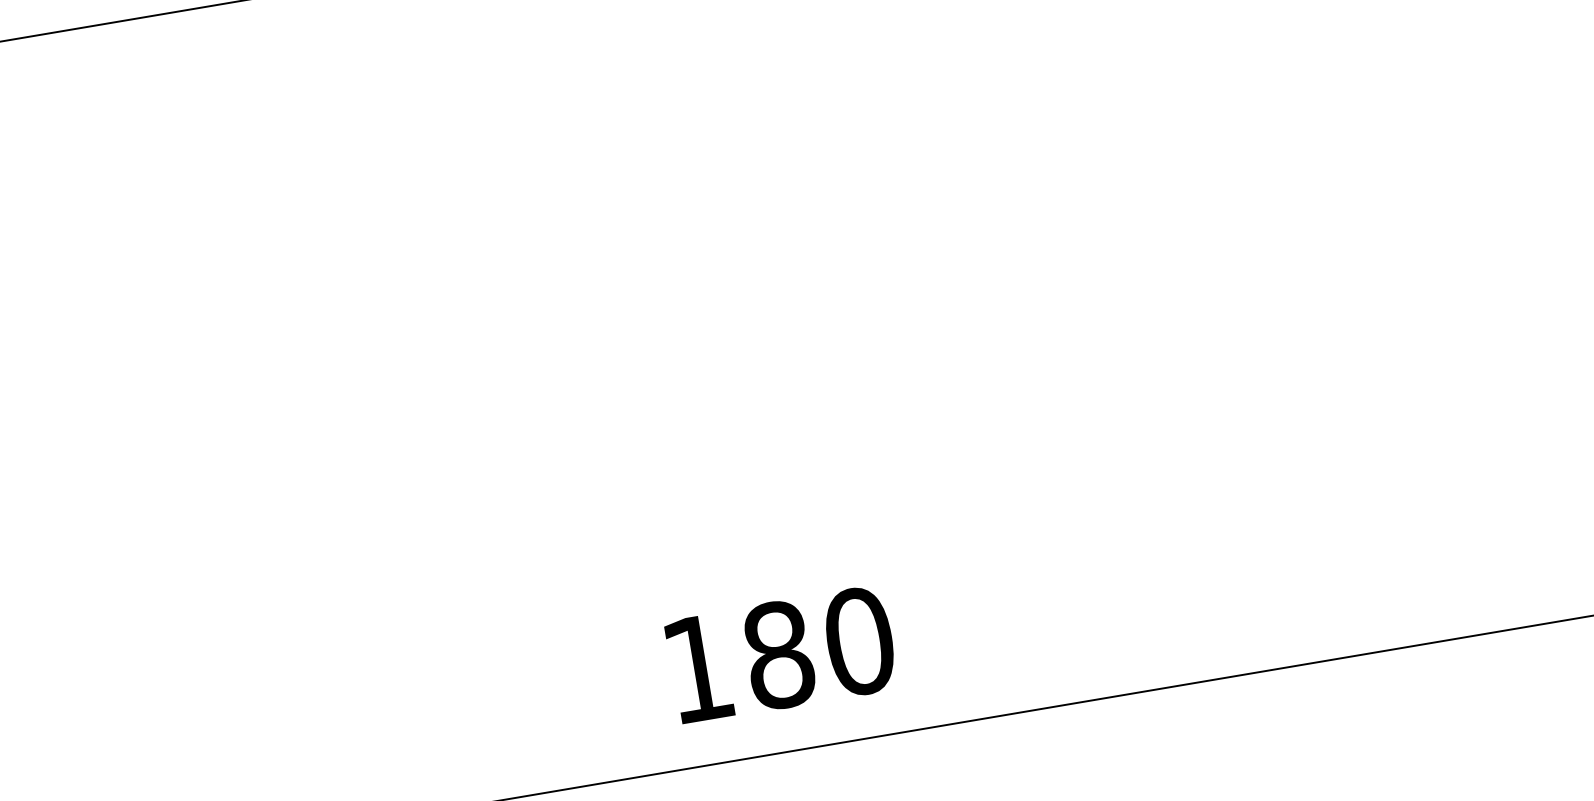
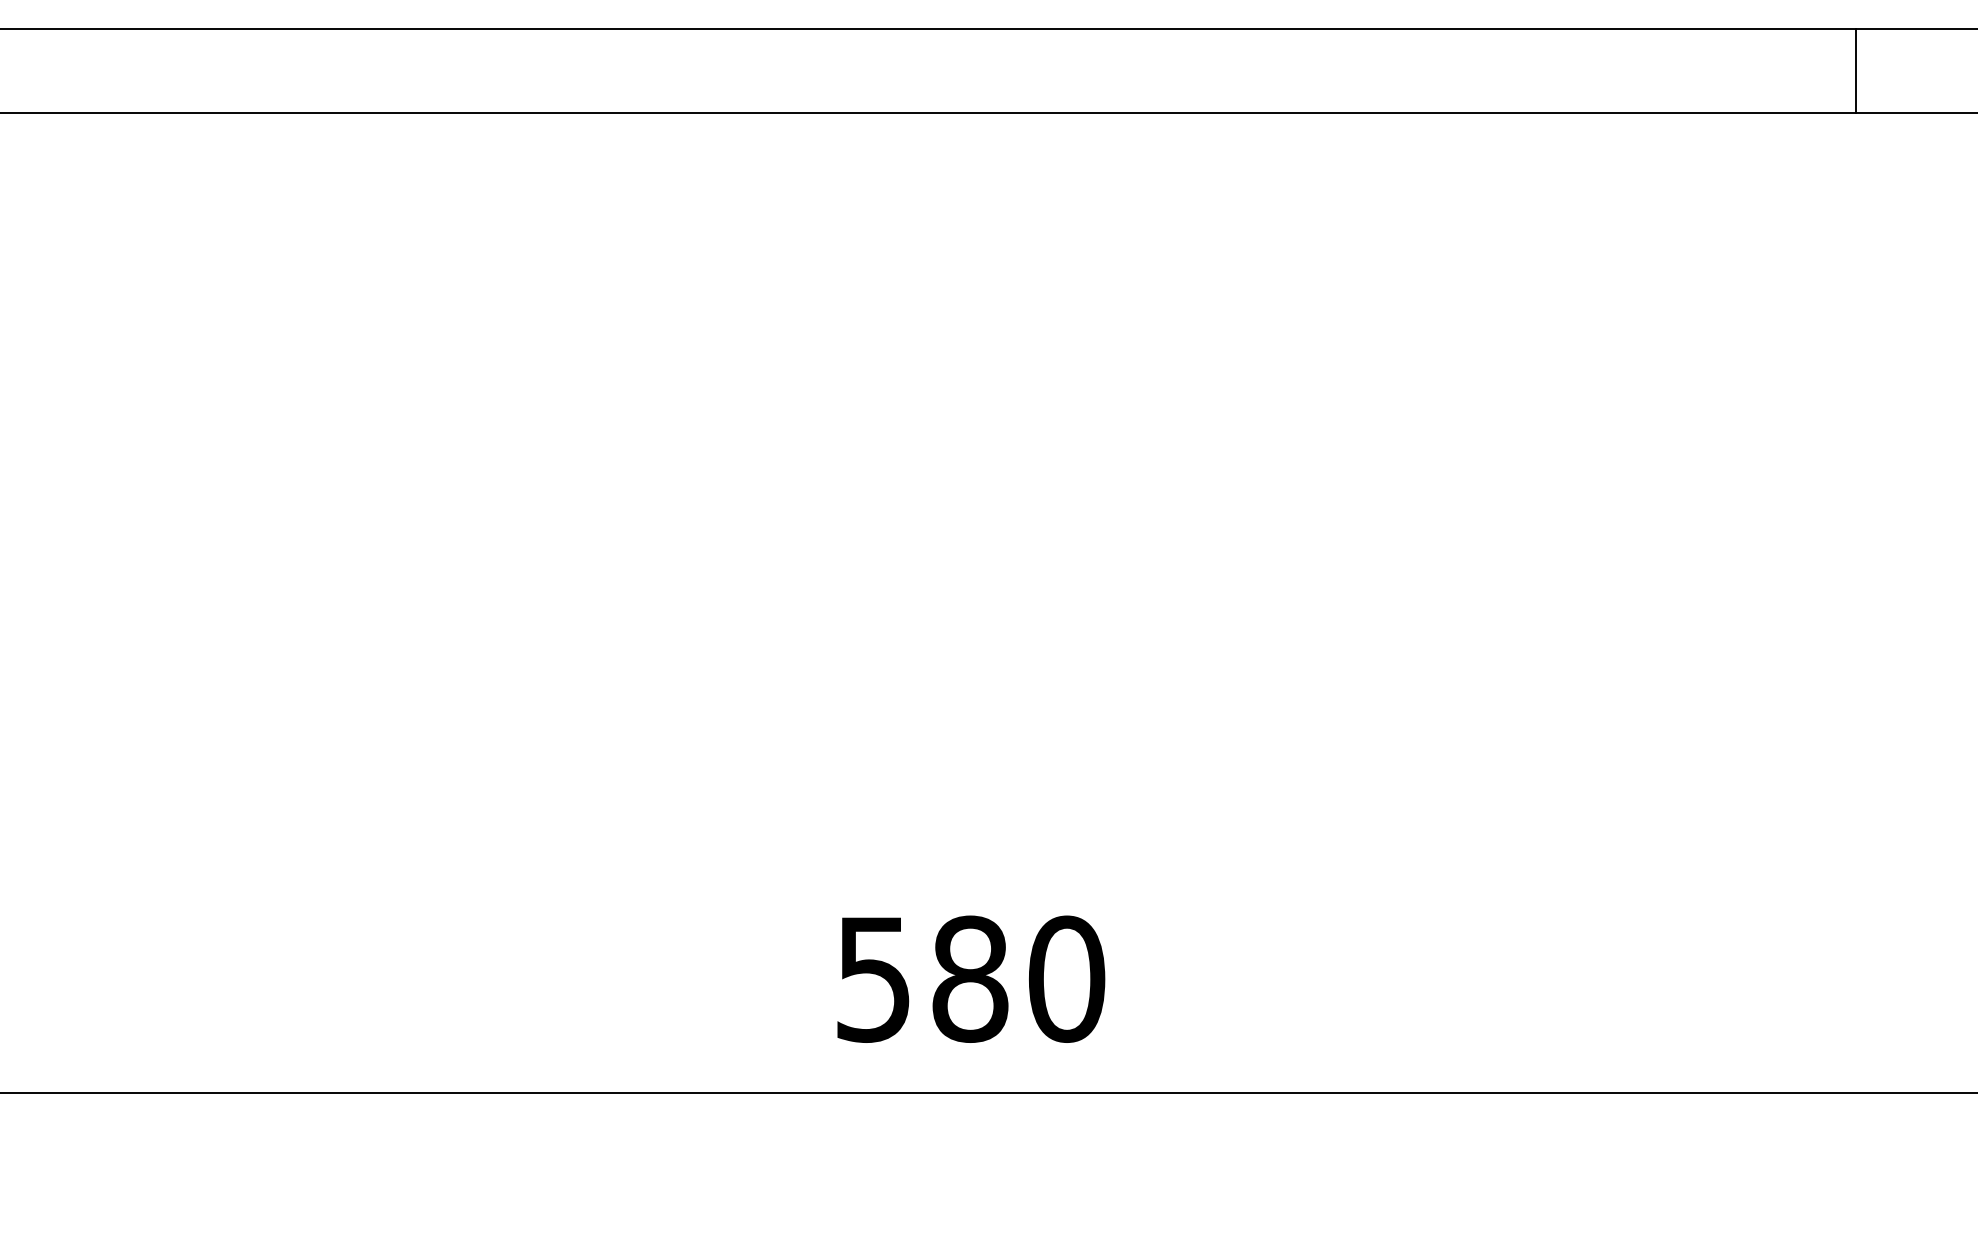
text: (697, 669) -> (873, 979), 180 -> 580

